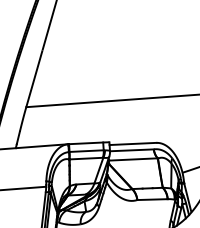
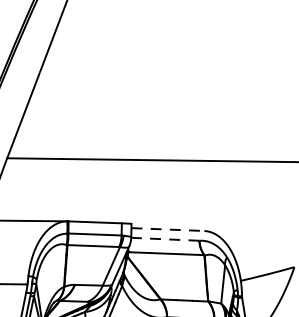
line: (133, 143) -> (168, 228), solid -> dashed
line: (131, 150) -> (164, 239), solid -> dashed

